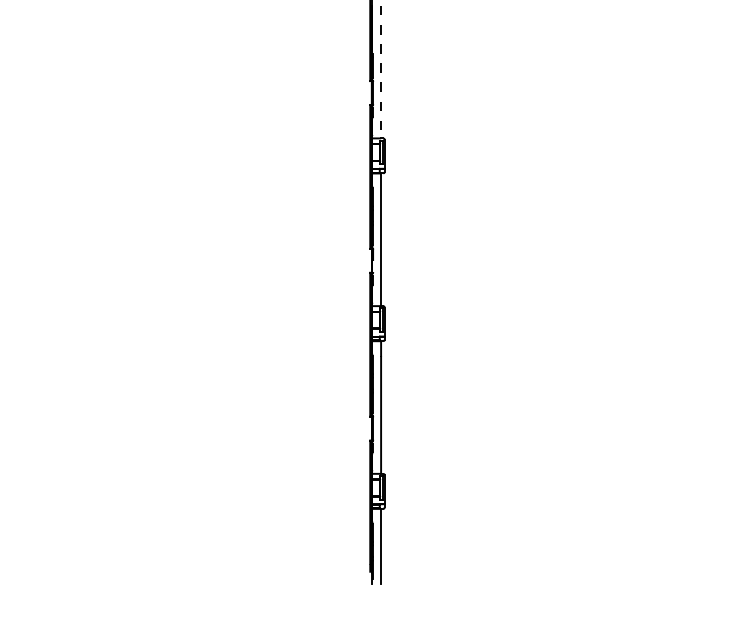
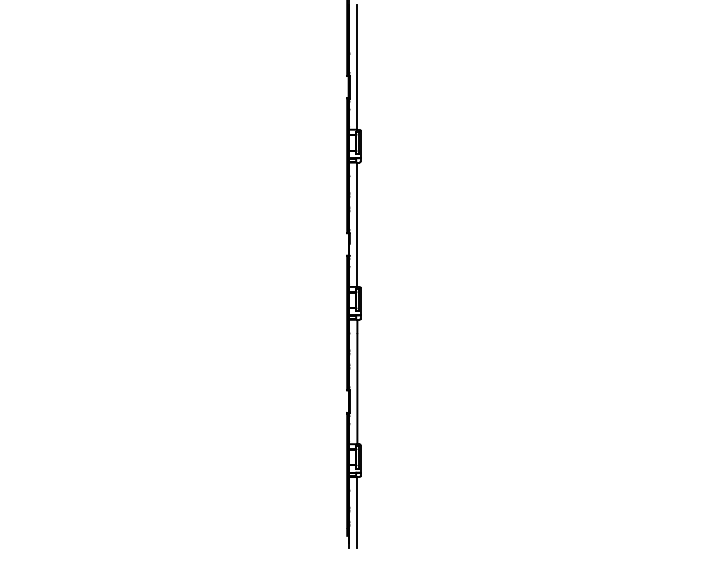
line: (381, 72) -> (357, 67), dashed -> solid

